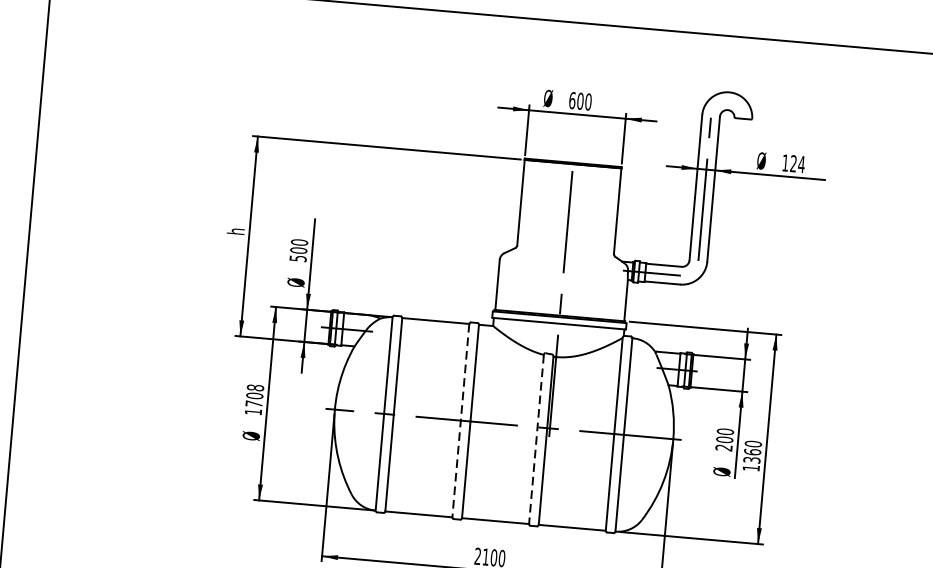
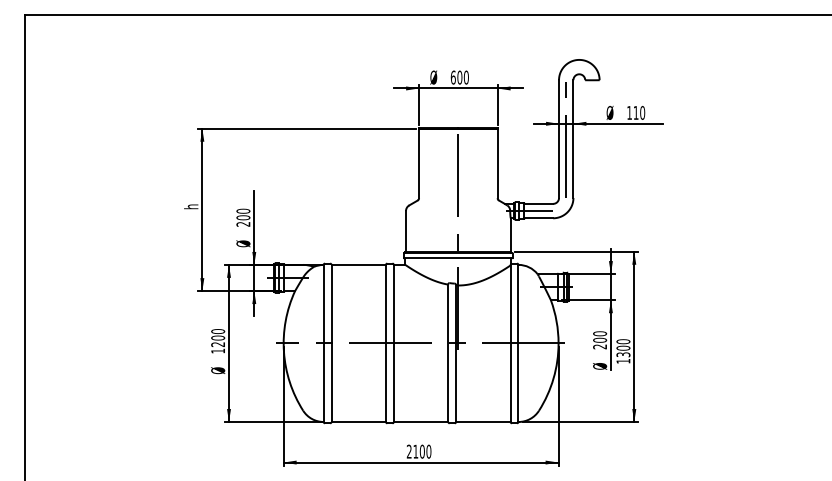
text: (797, 163) -> (639, 112), 124 -> 110
text: (298, 258) -> (243, 224), 500 -> 200
text: (253, 396) -> (217, 338), 1708 -> 1200
line: (460, 420) -> (385, 343), dashed -> solid
line: (536, 439) -> (448, 353), dashed -> solid
text: (752, 451) -> (623, 347), 1360 -> 1300

